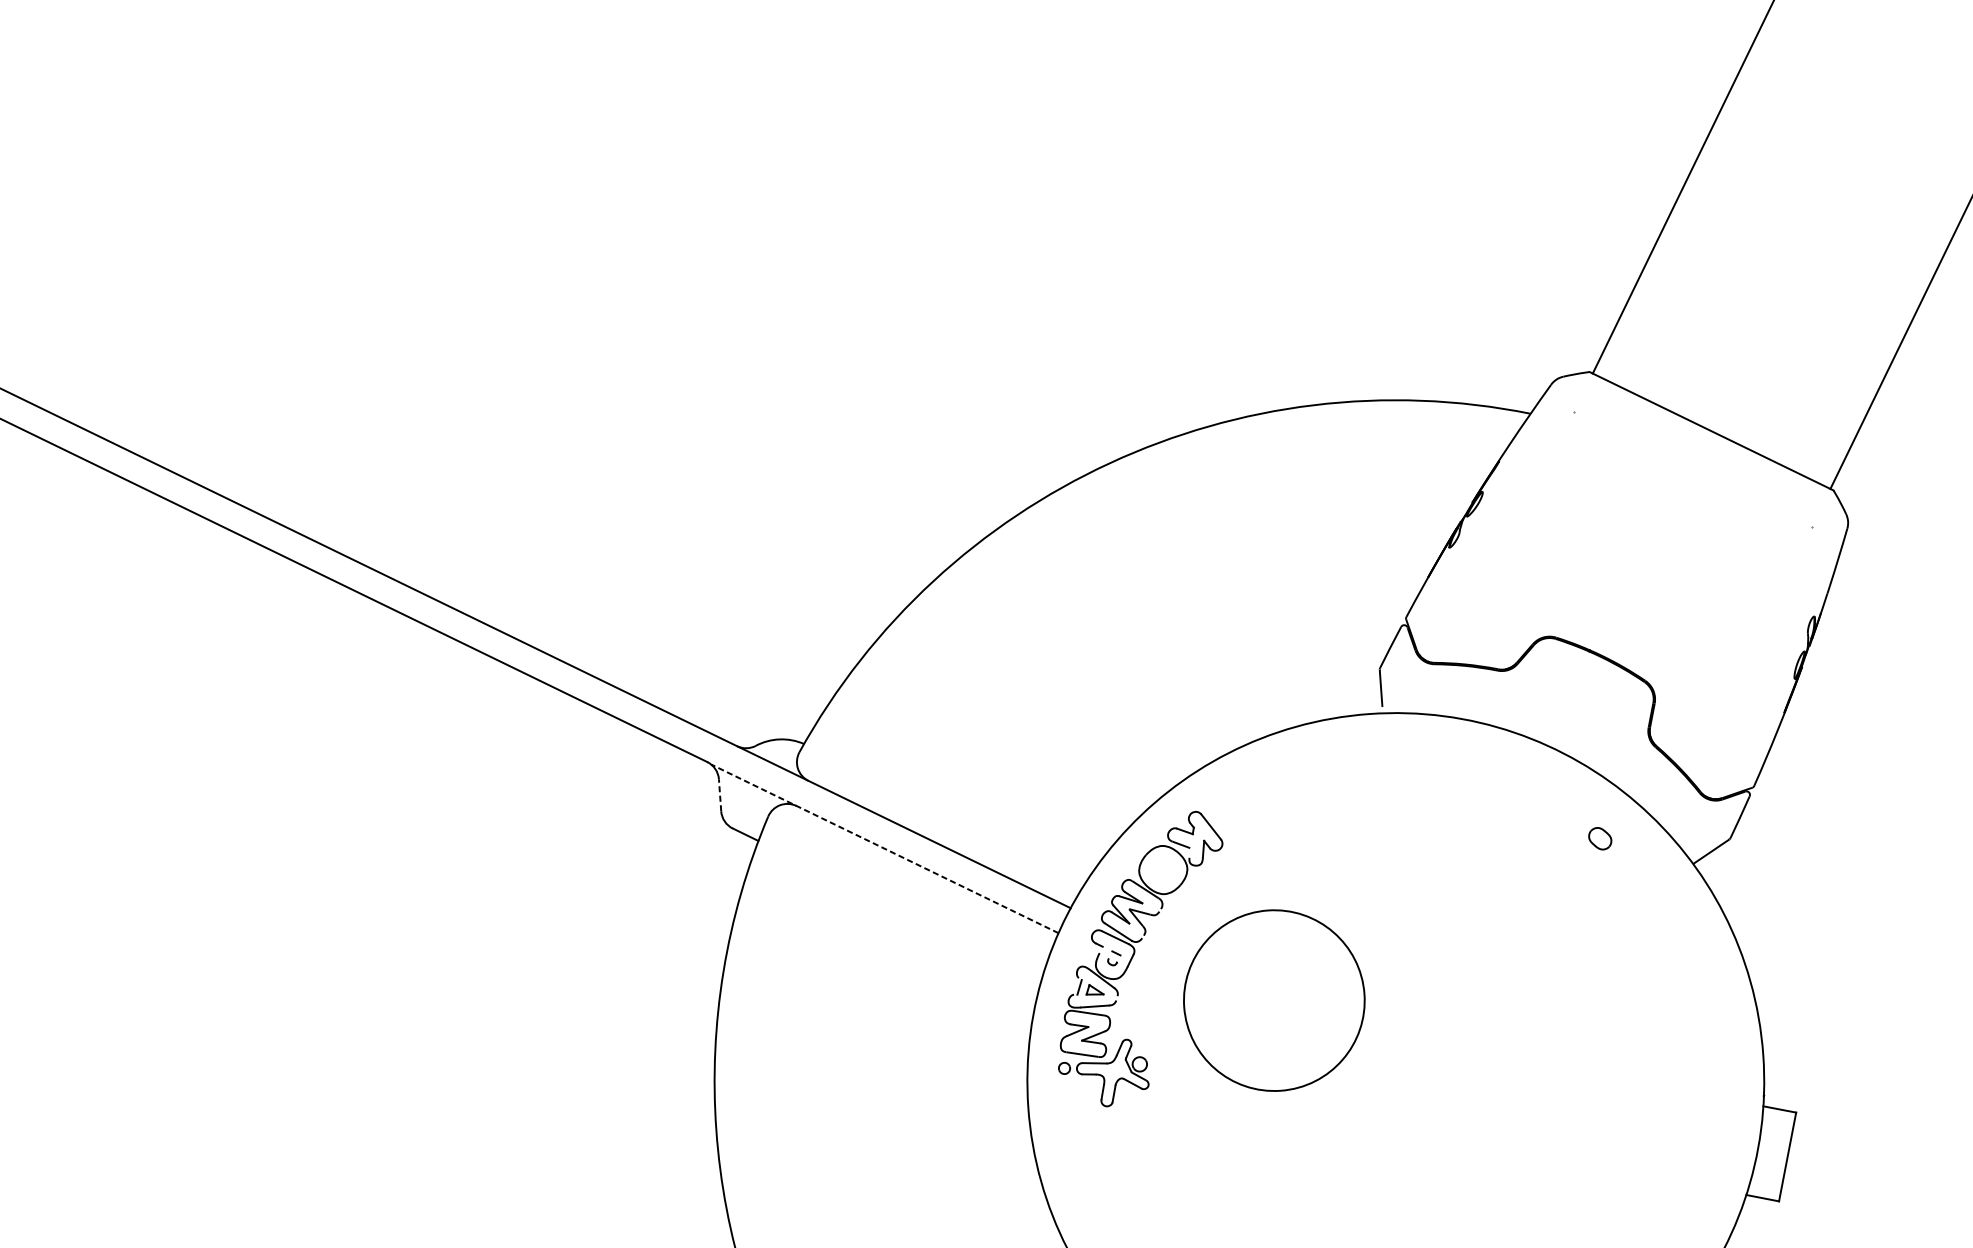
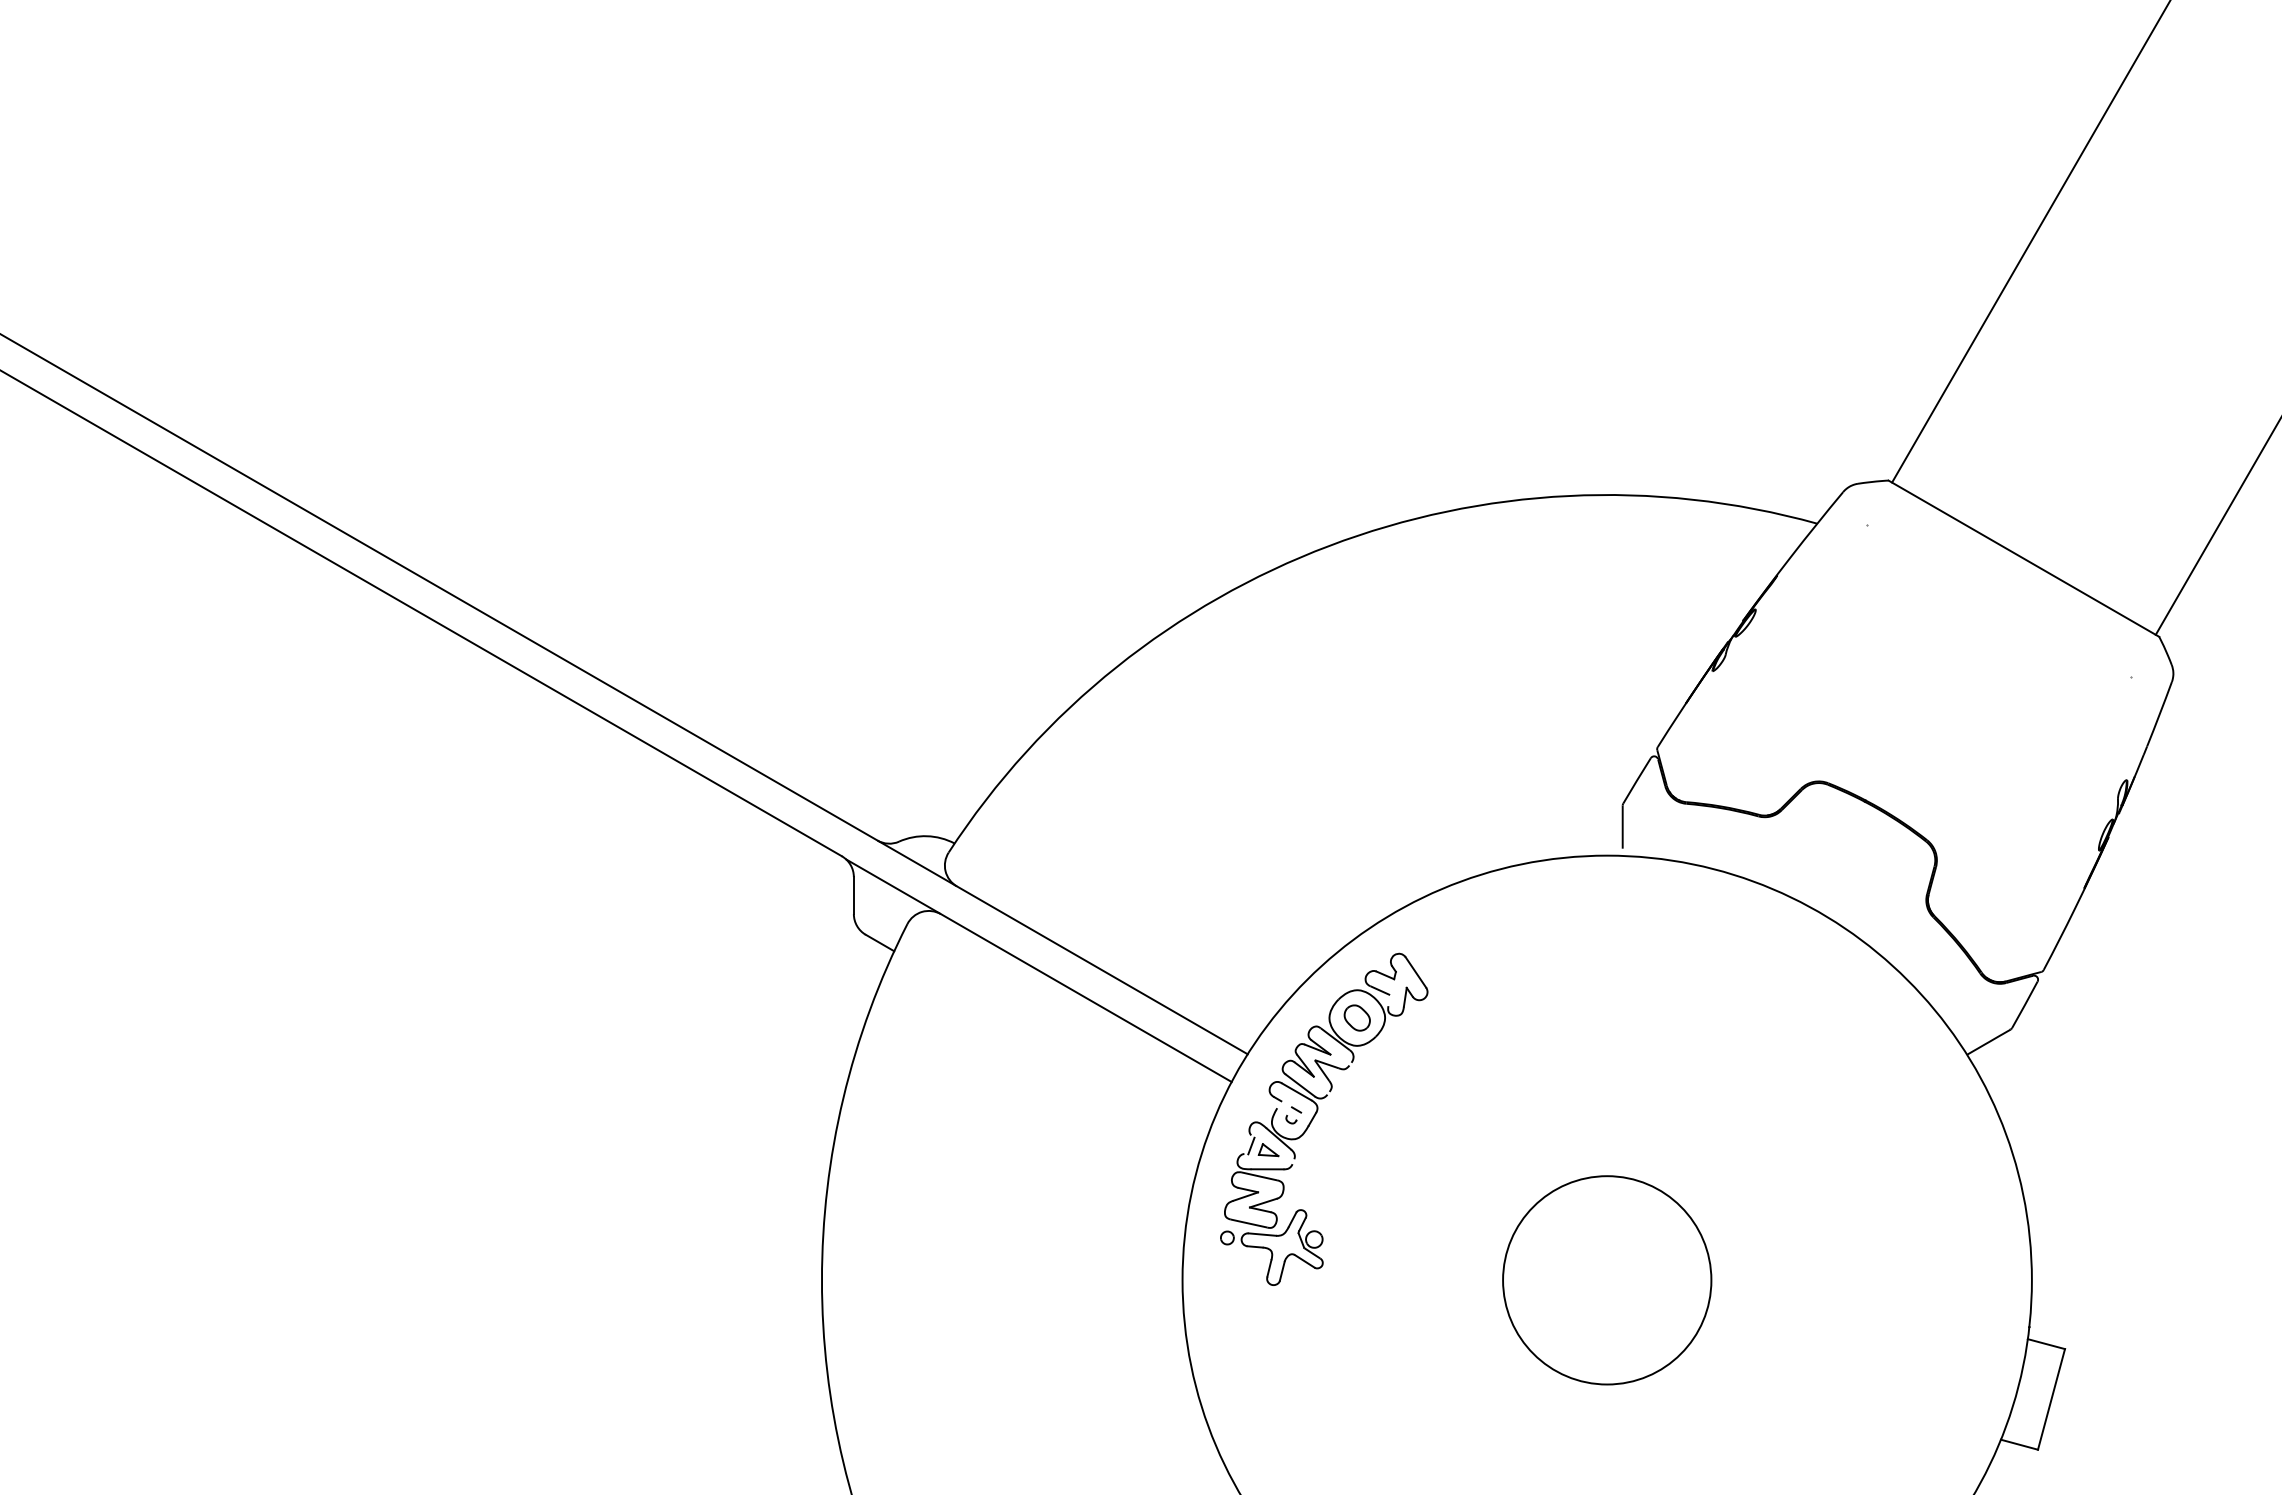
line: (719, 795) -> (853, 895), dashed -> solid
part: (1599, 838) -> (1356, 1017), moved
line: (885, 848) -> (1039, 970), dashed -> solid
circle: (1274, 1000) -> (1607, 1280), moved

